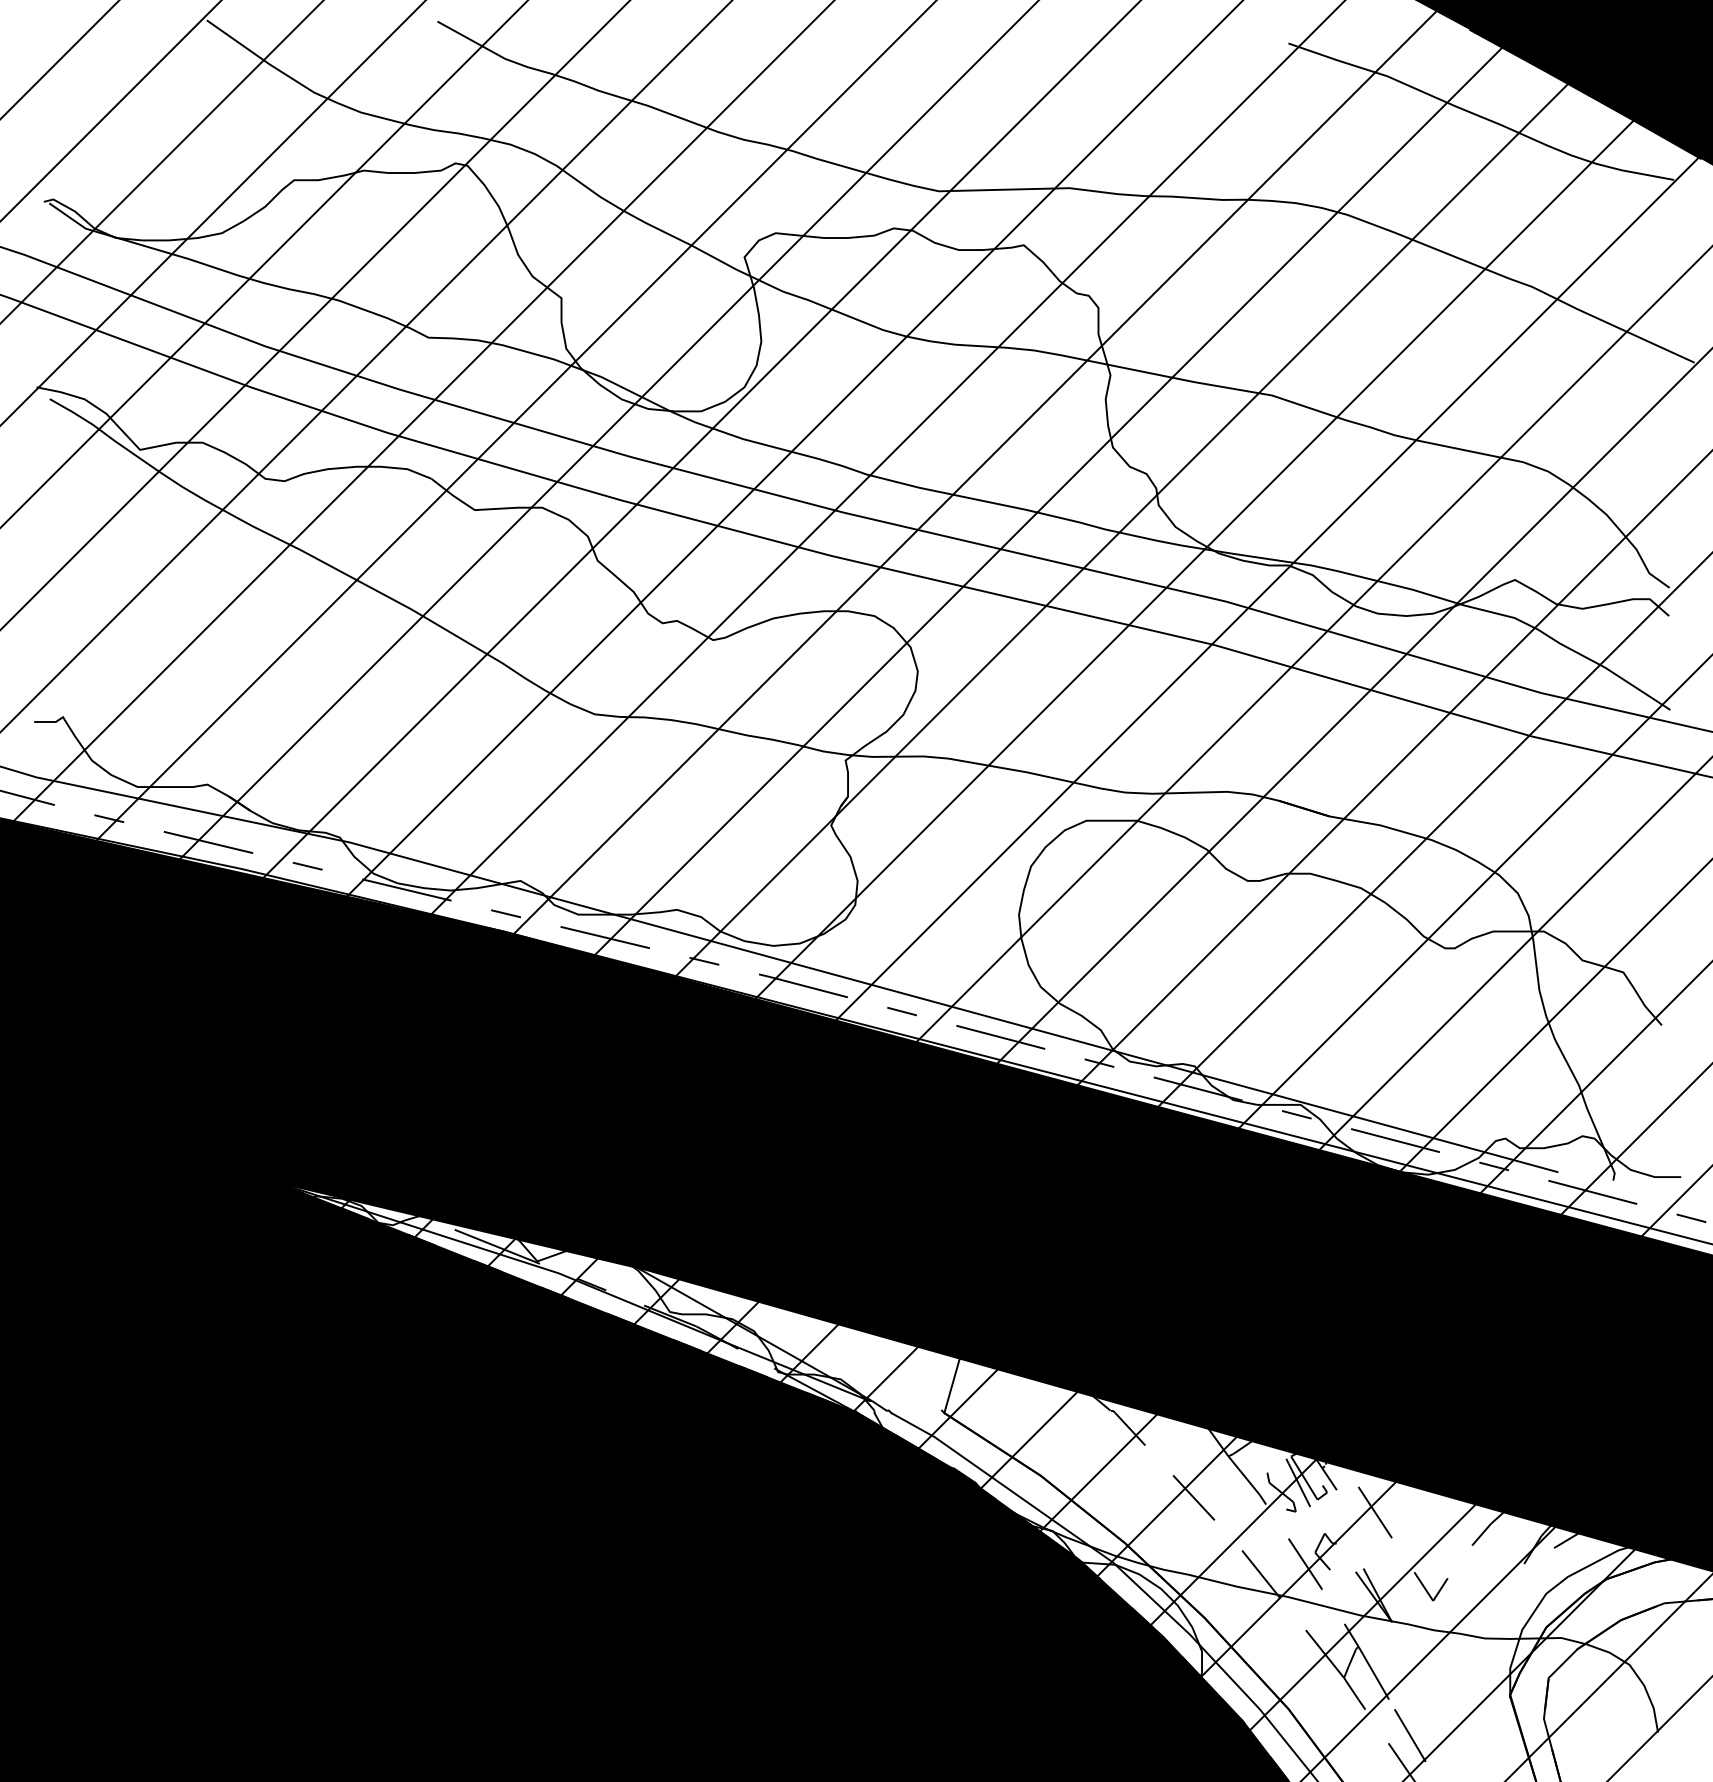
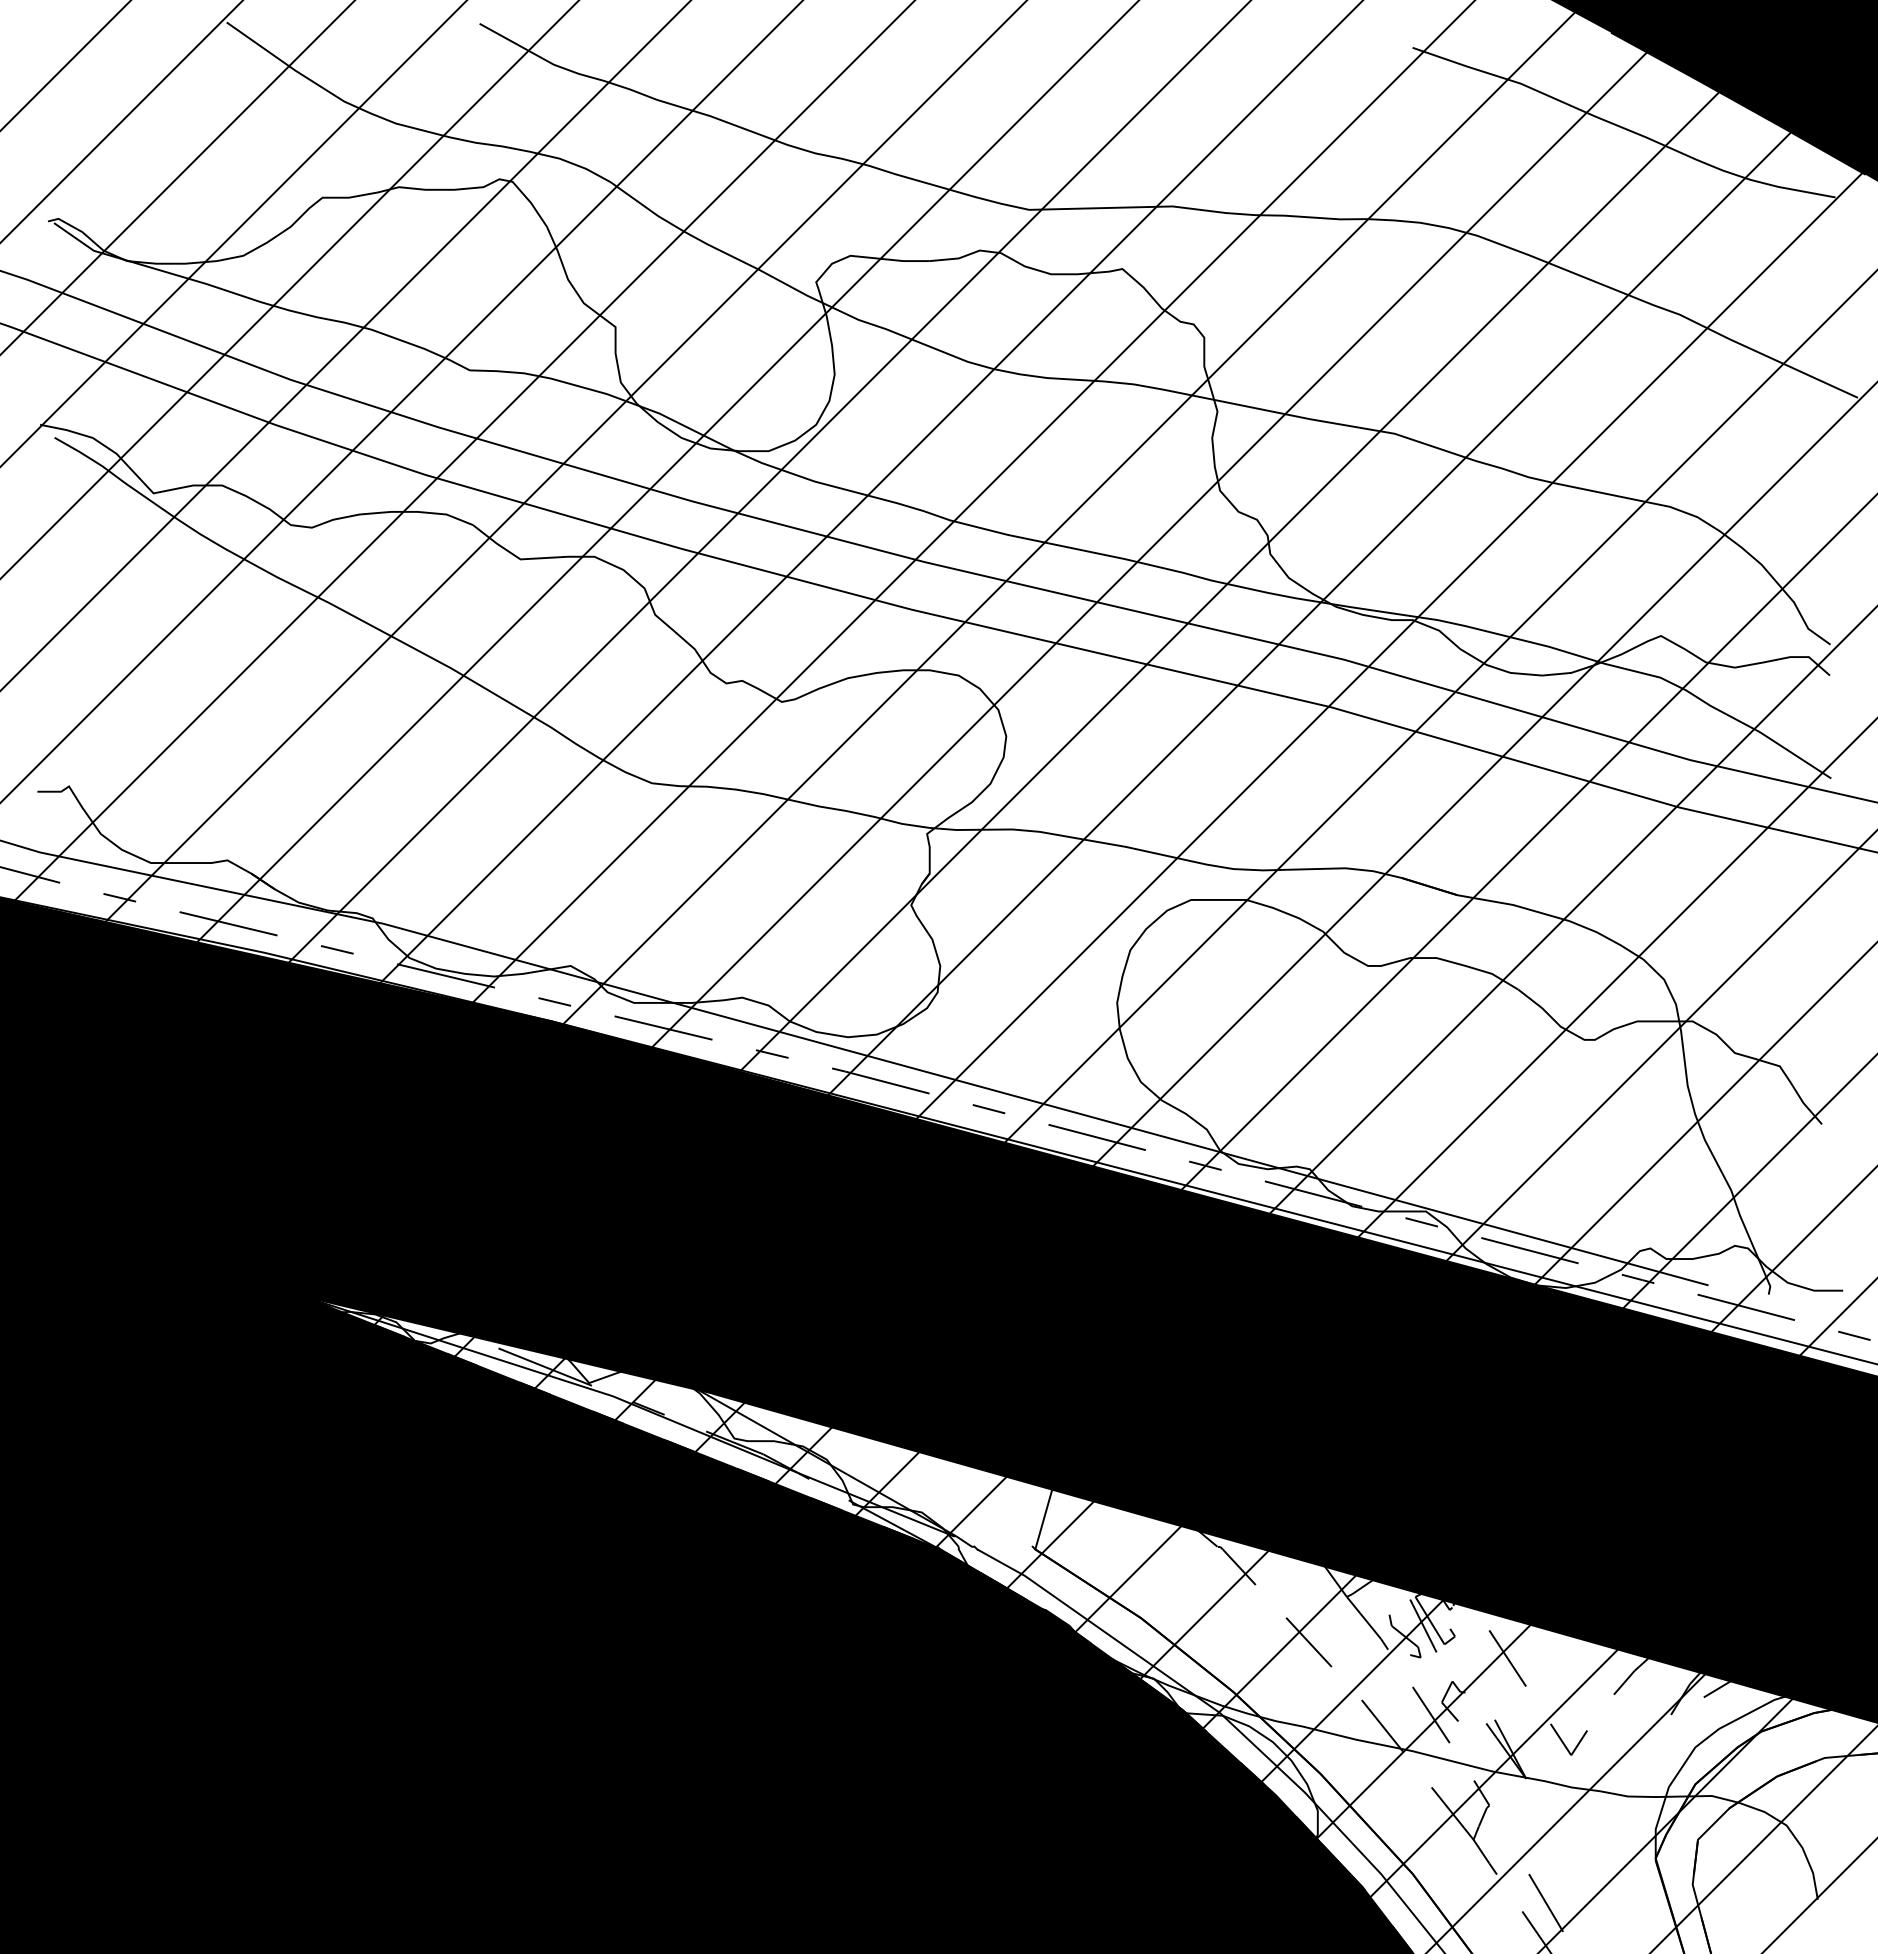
line: (1329, 1478) -> (1457, 1621), removed
line: (1376, 1677) -> (1509, 1839), removed

